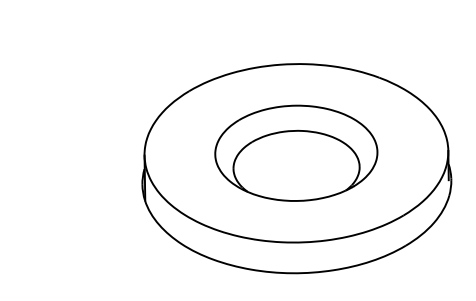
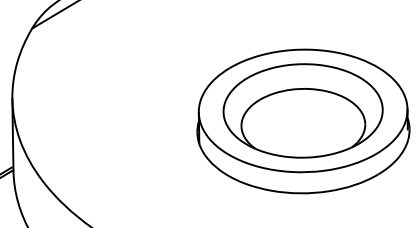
part: (295, 152) -> (302, 110), size x1.43

